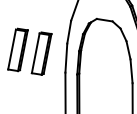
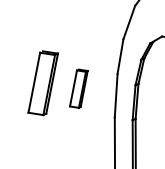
part: (41, 53) -> (78, 88), size x0.6

